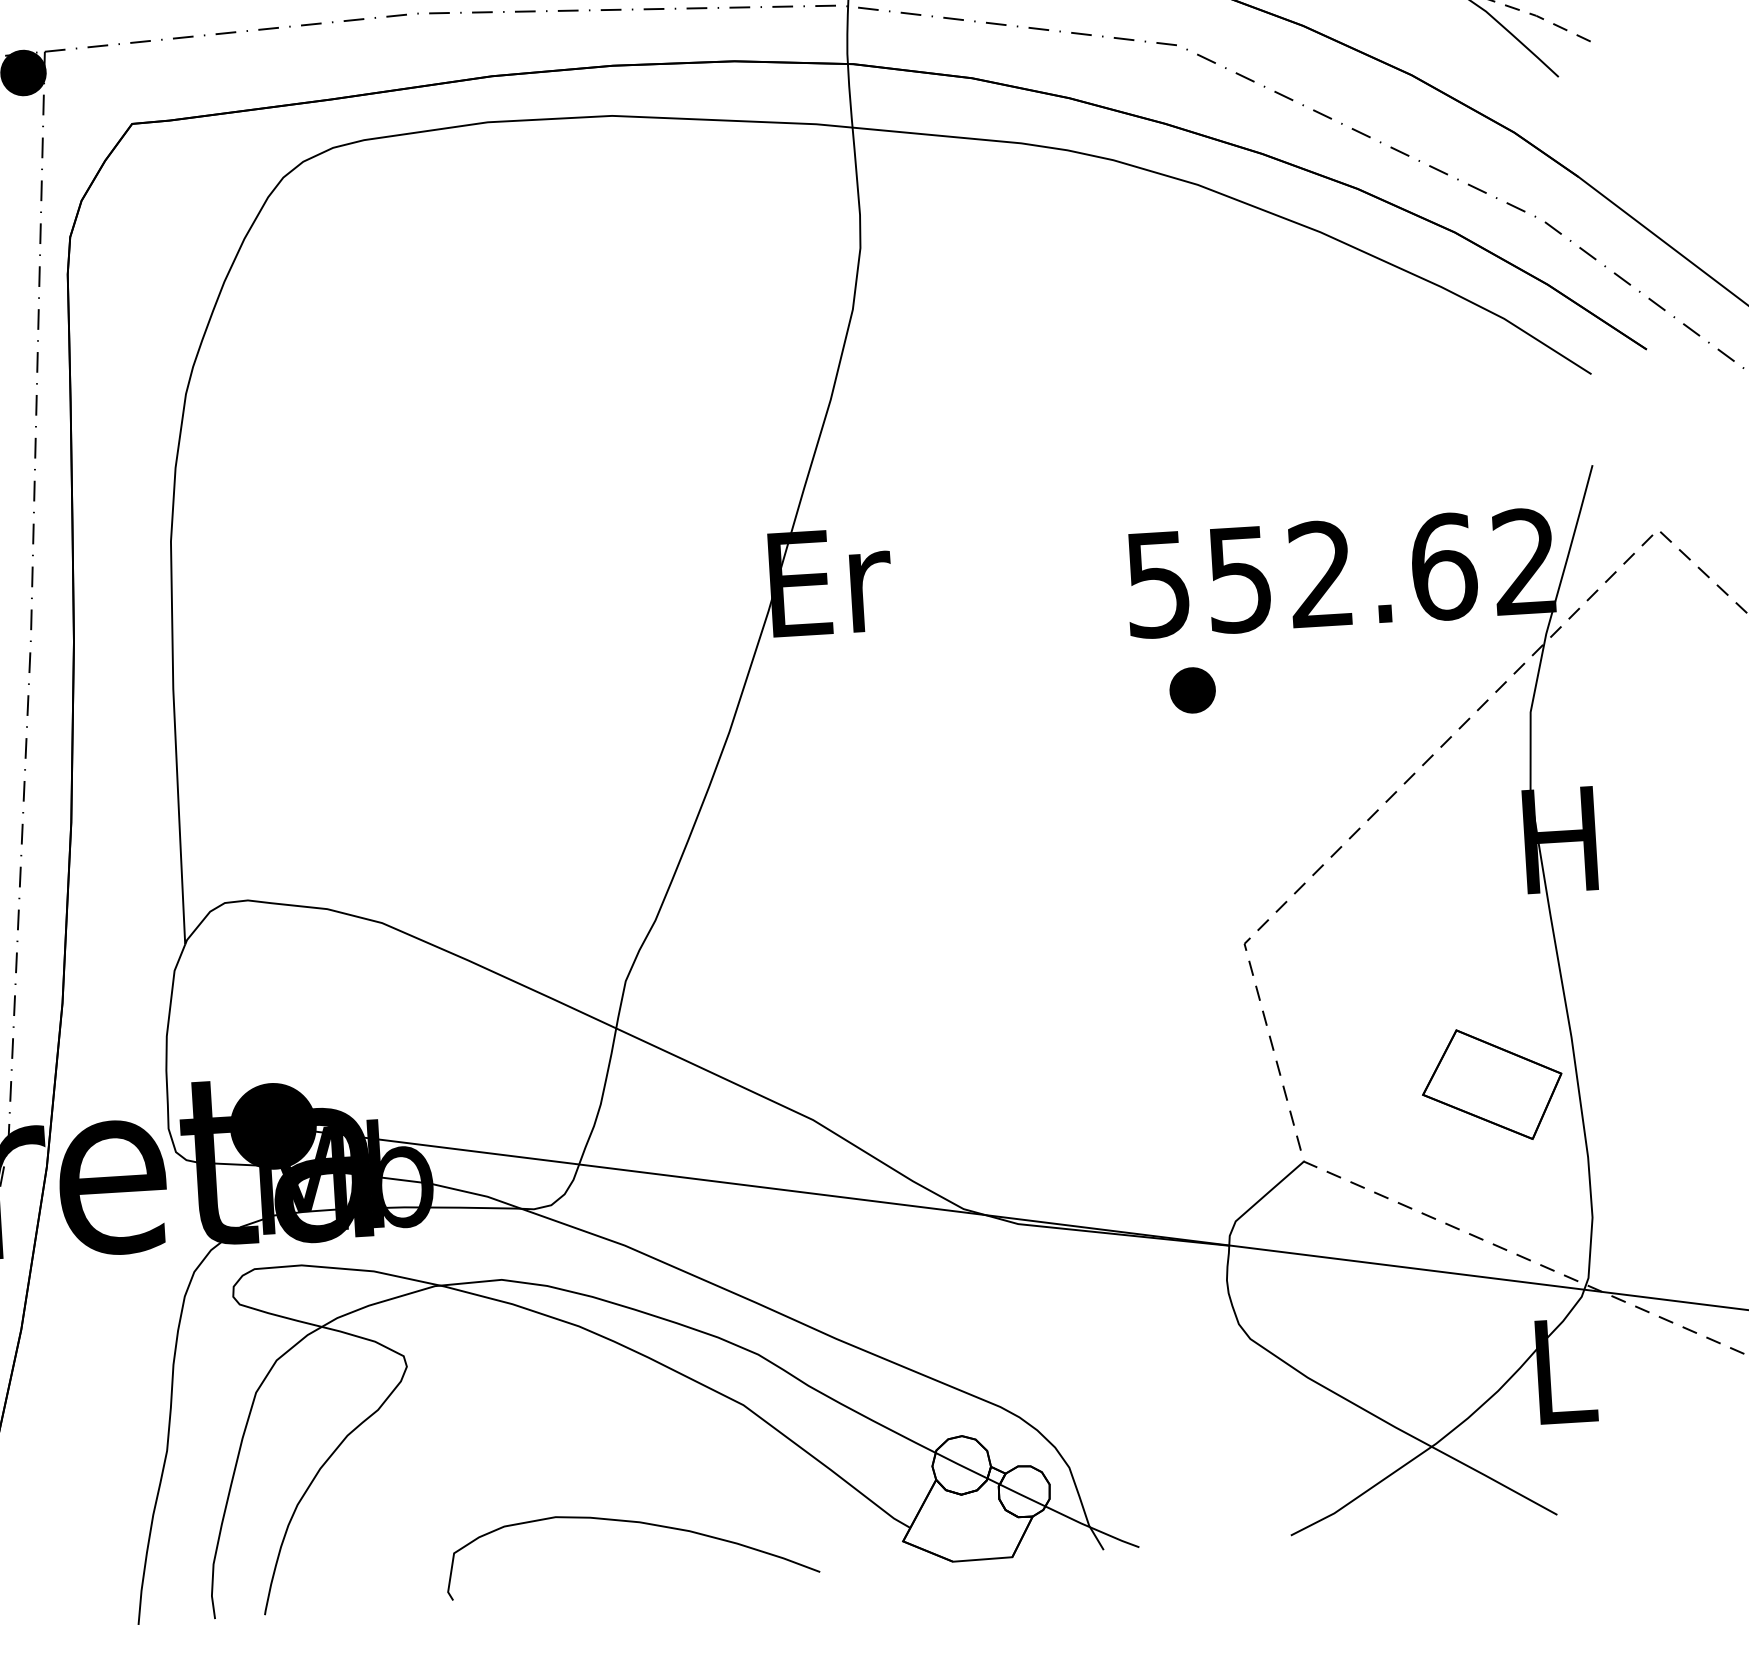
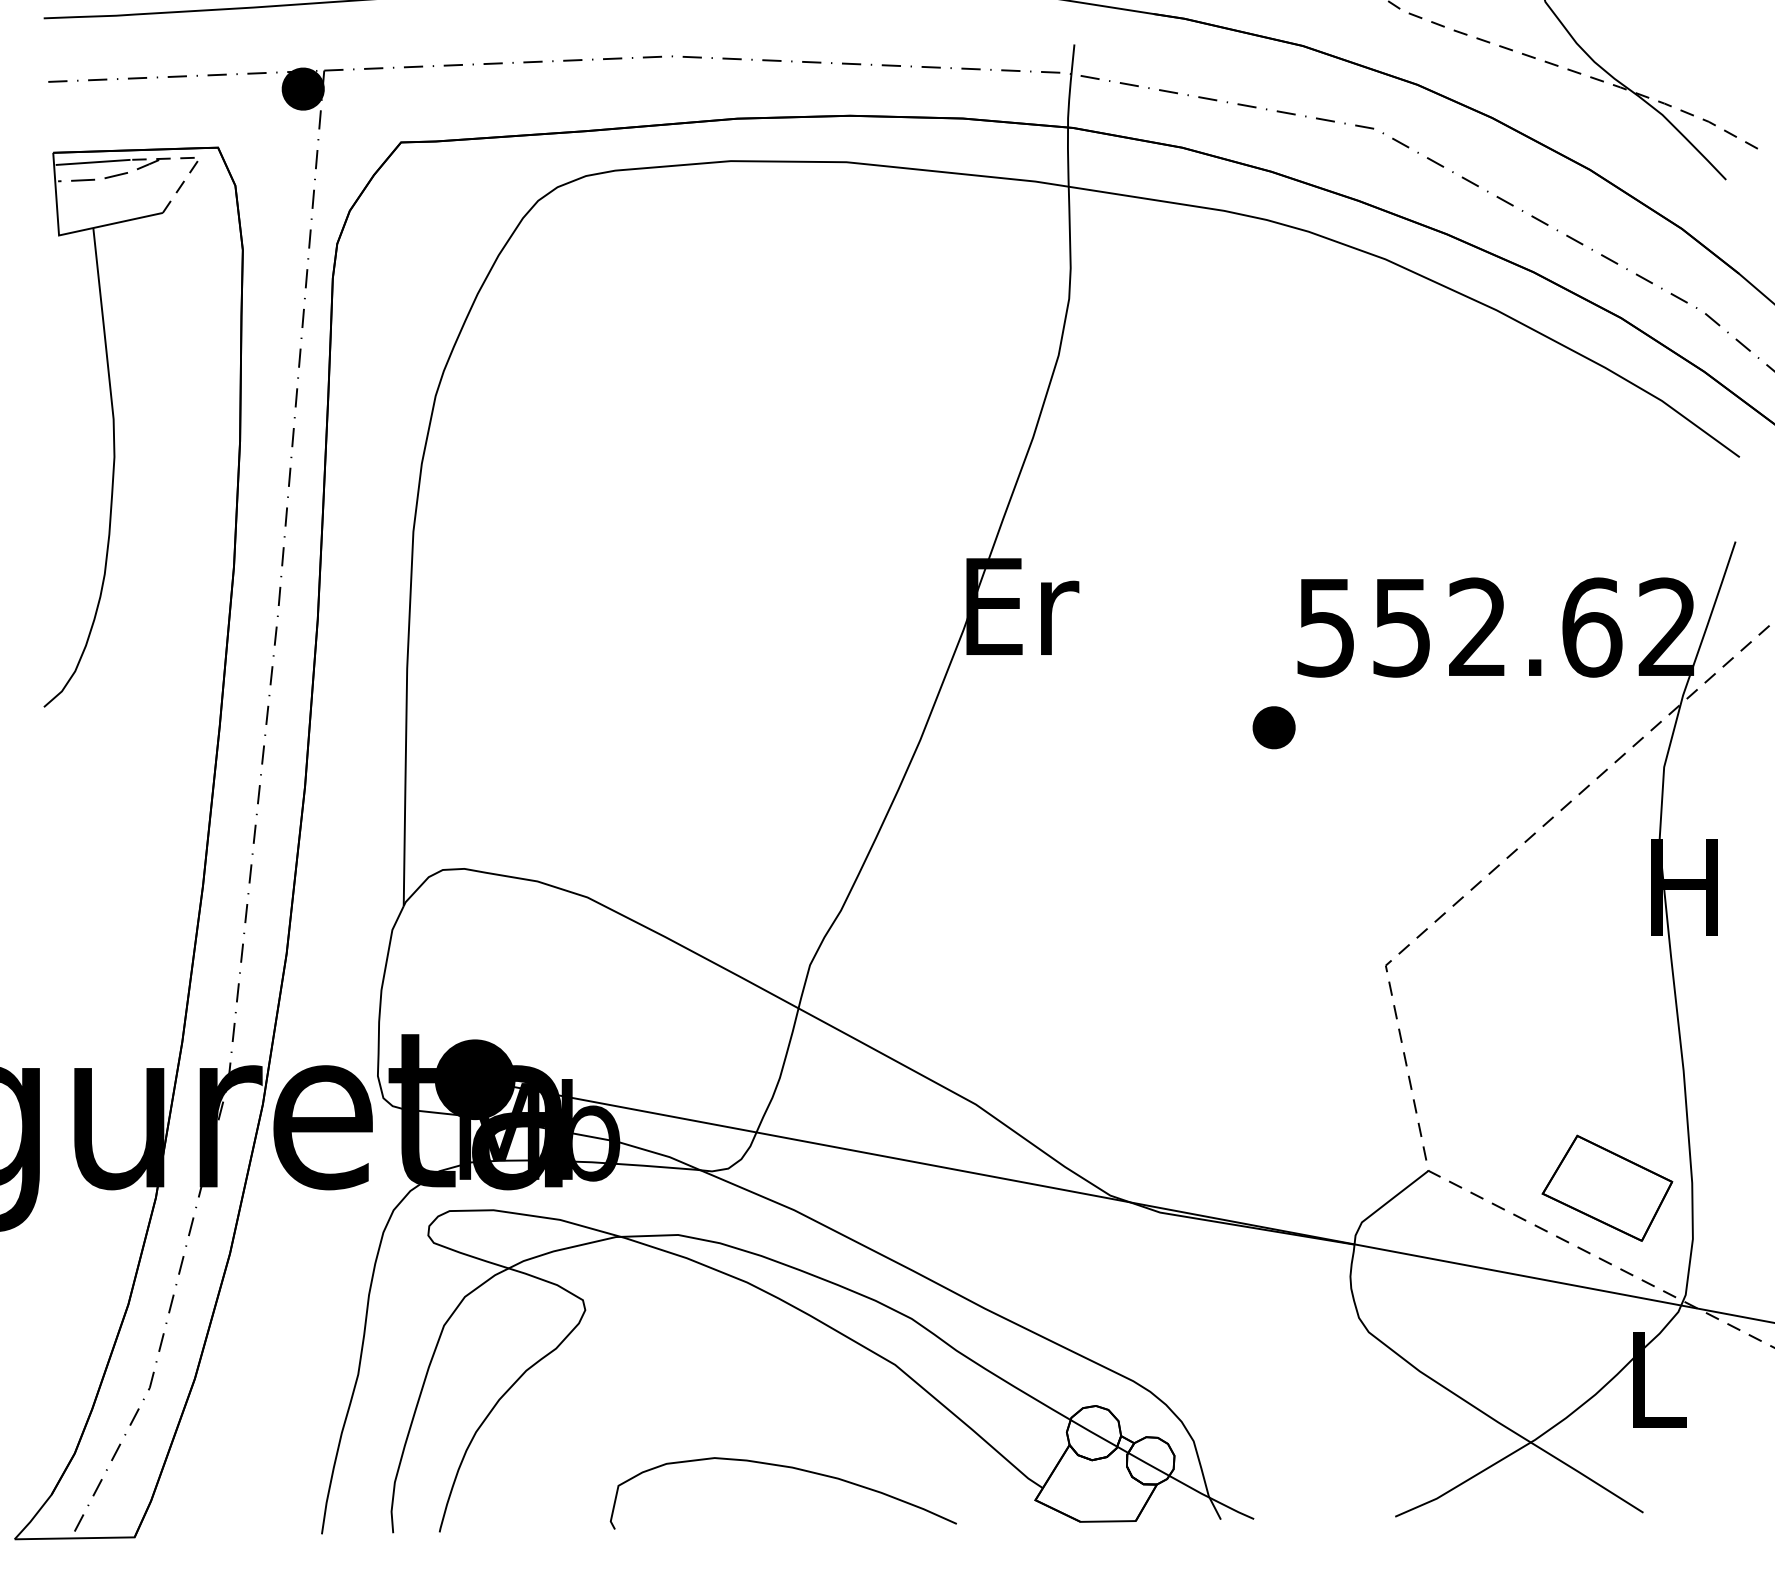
part: (1192, 690) -> (1273, 727), moved
part: (1492, 1083) -> (1607, 1187), moved

